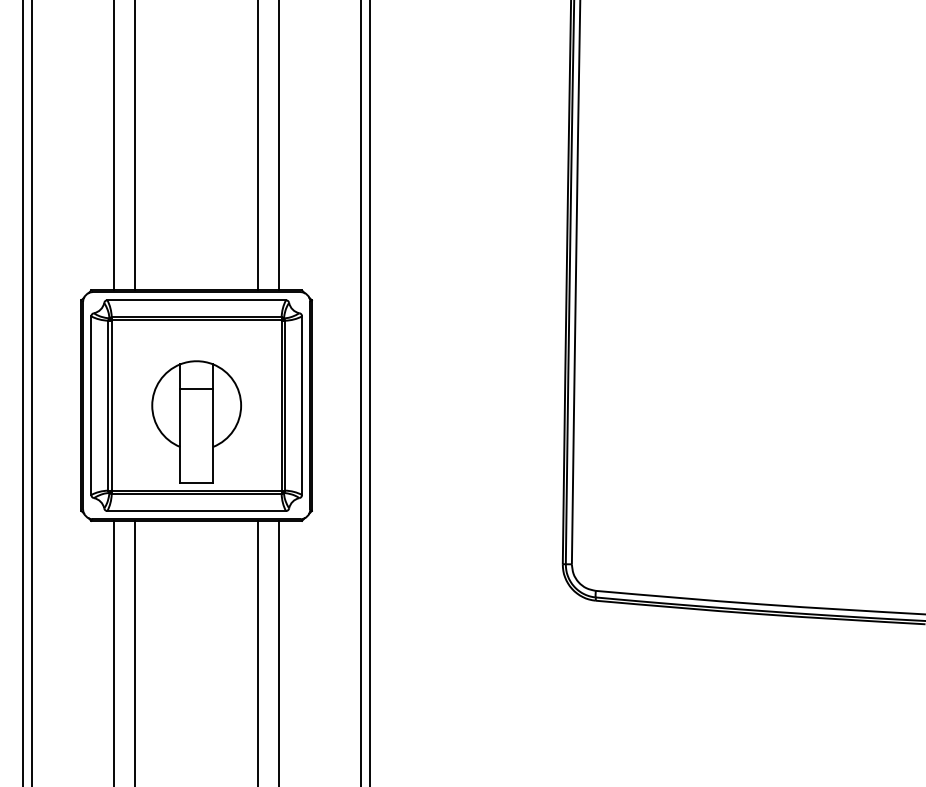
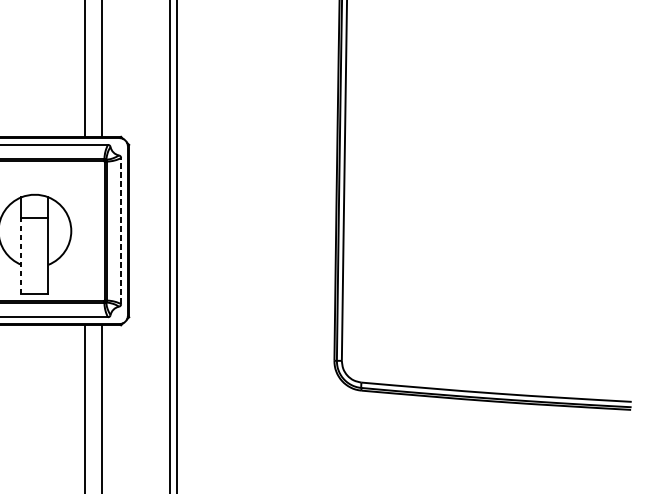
line: (302, 405) -> (121, 230), solid -> dashed
line: (180, 436) -> (21, 256), solid -> dashed

